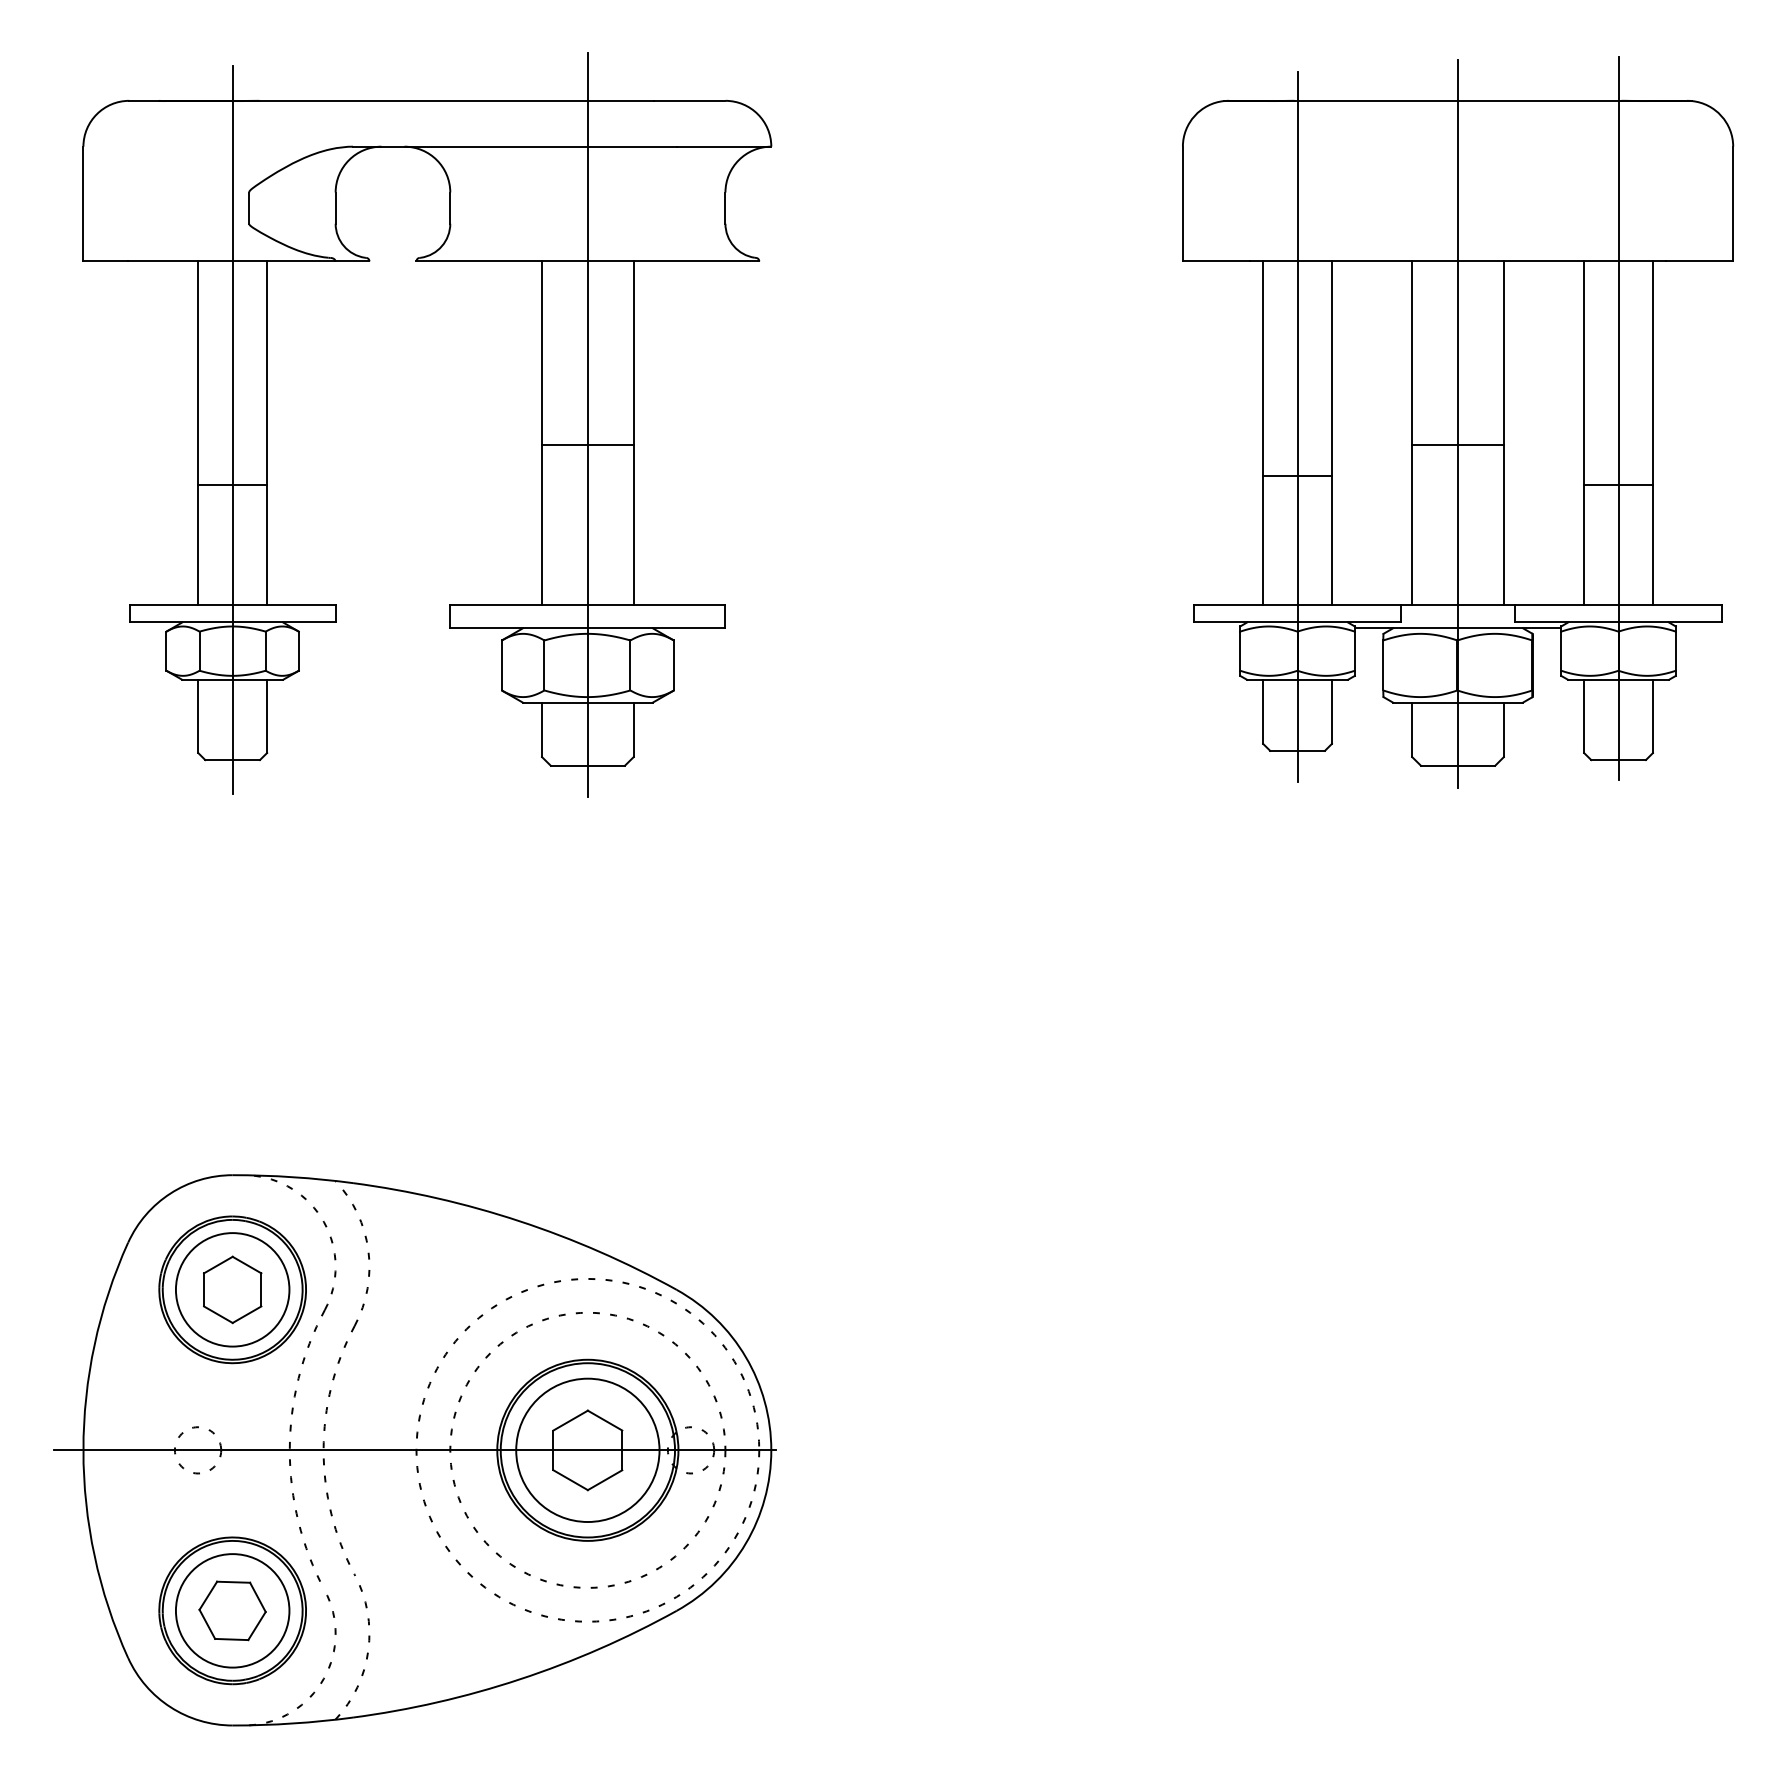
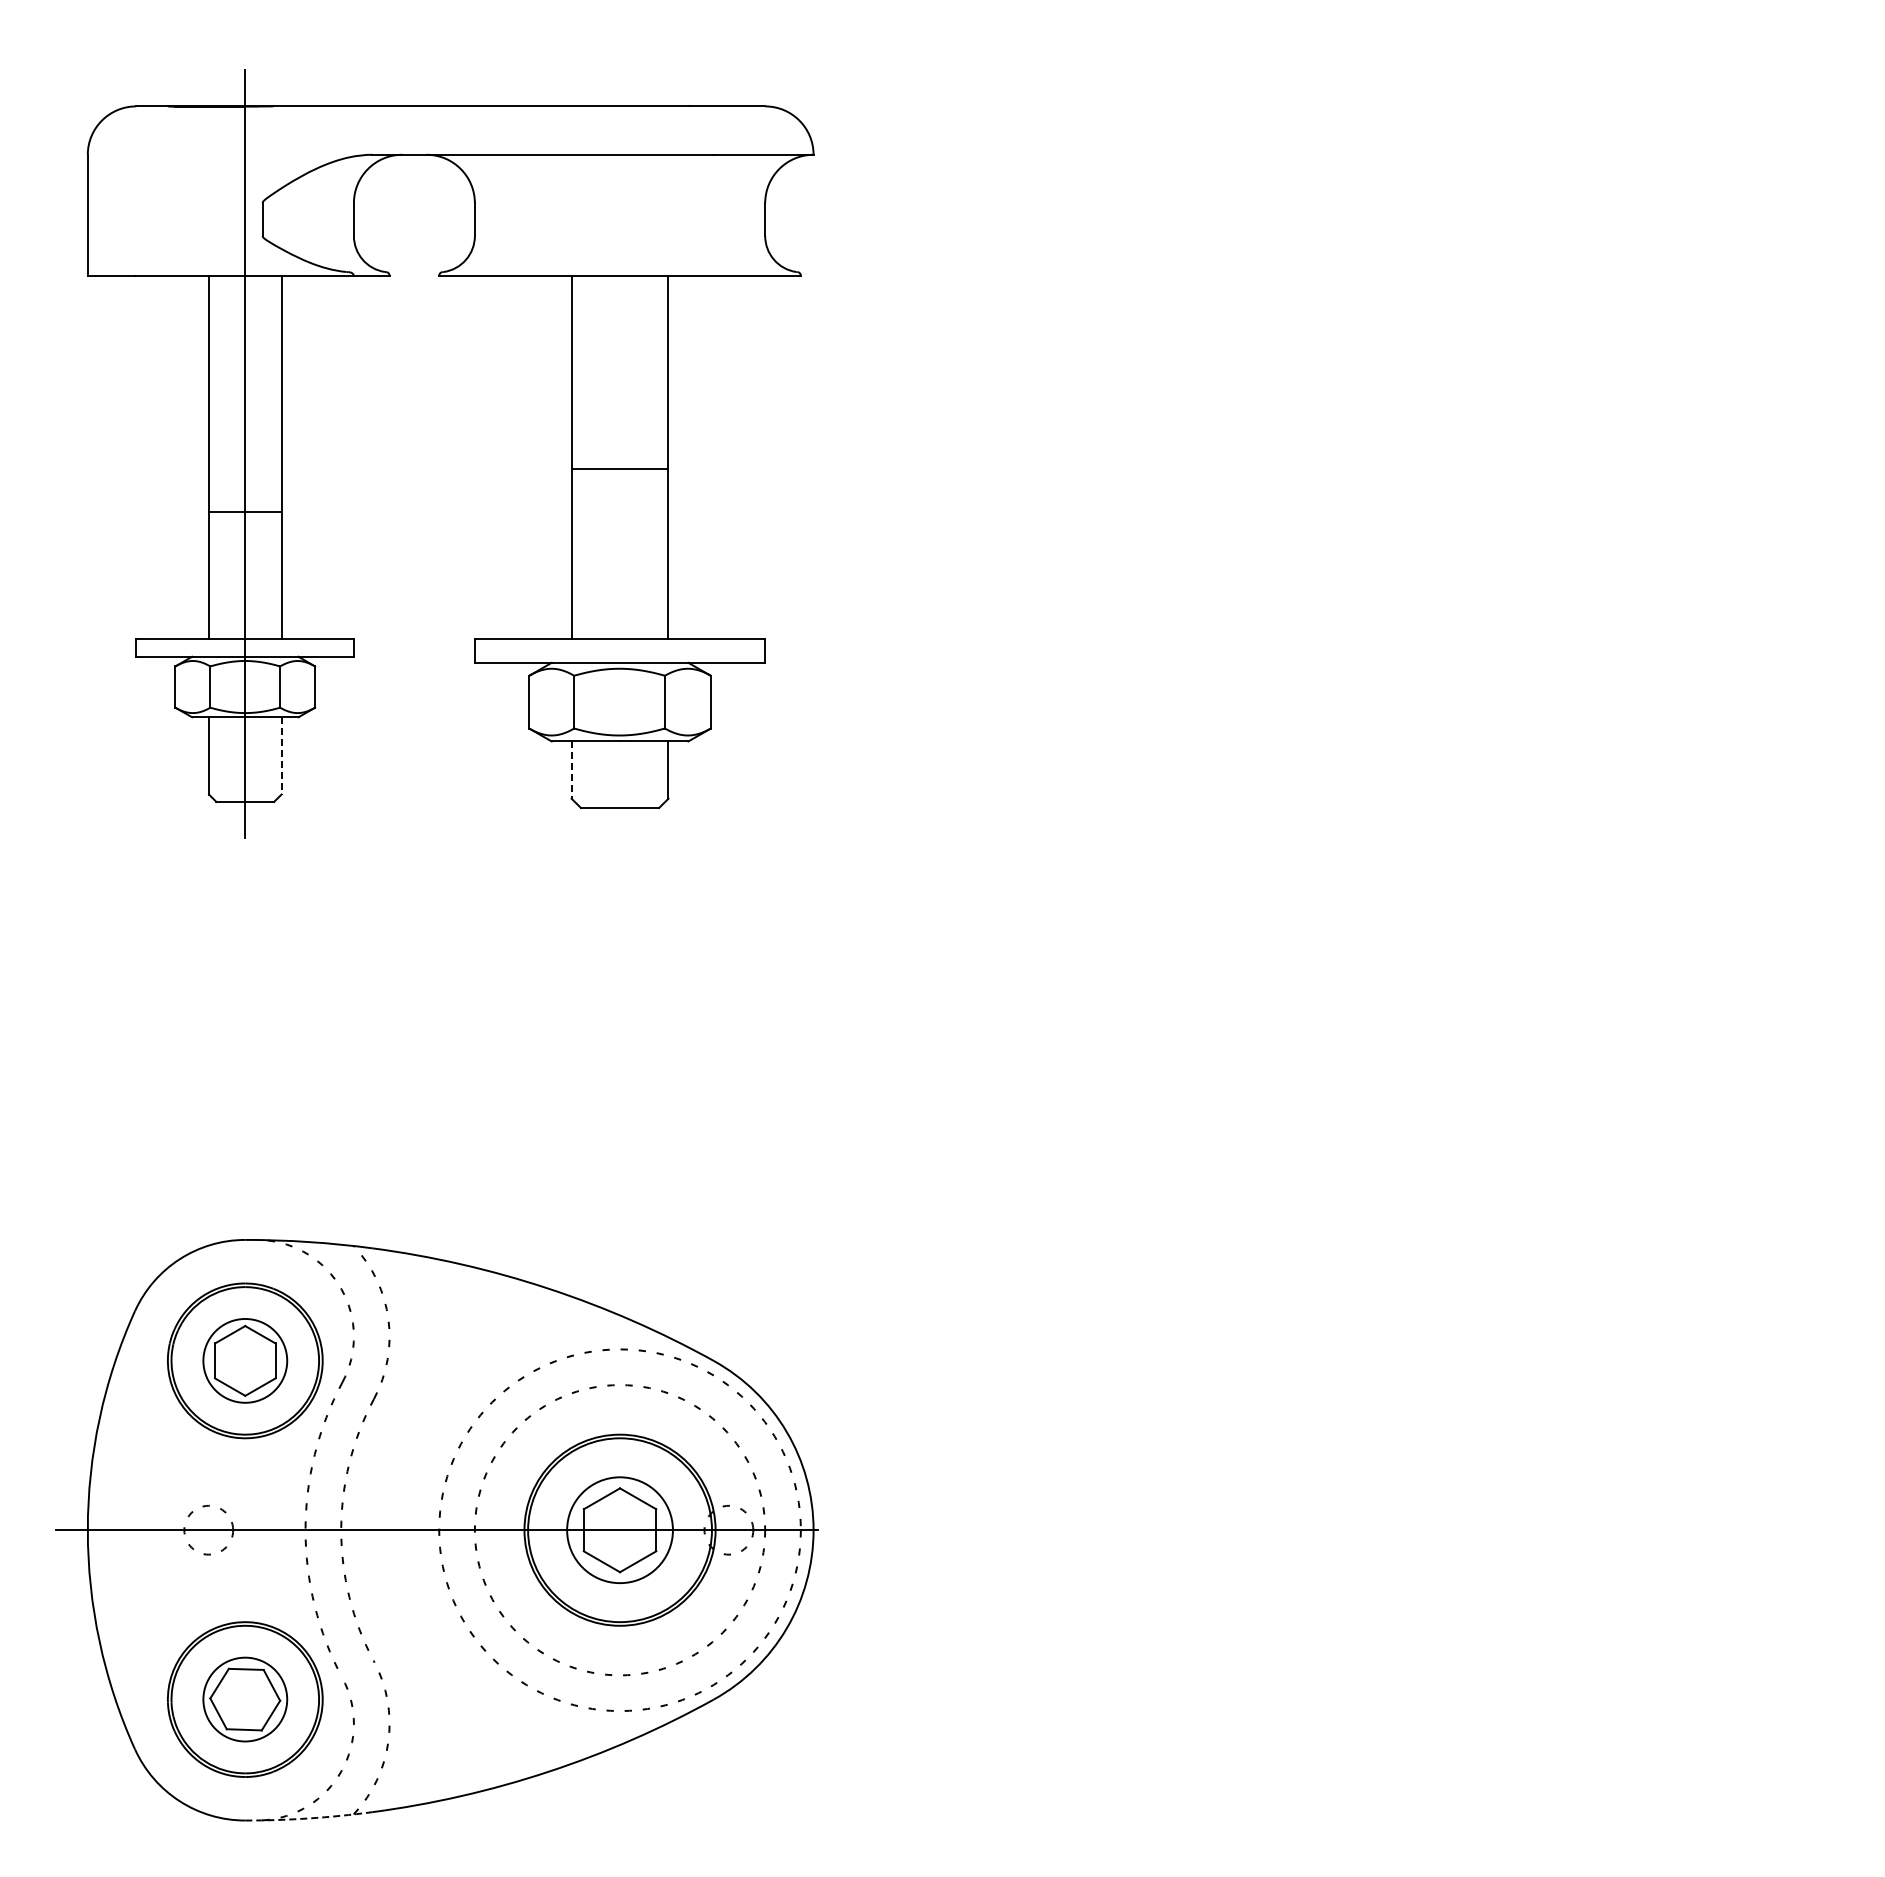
part: (1458, 422) -> (1538, 445), removed
line: (588, 425) -> (620, 448), removed
line: (267, 716) -> (281, 755), solid -> dashed
line: (541, 730) -> (571, 770), solid -> dashed
circle: (232, 1289) -> (245, 1360), size x0.7
circle: (587, 1449) -> (619, 1529), size x0.7
circle: (232, 1610) -> (245, 1699), size x0.7
arc: (292, 1723) -> (308, 1818), solid -> dashed

